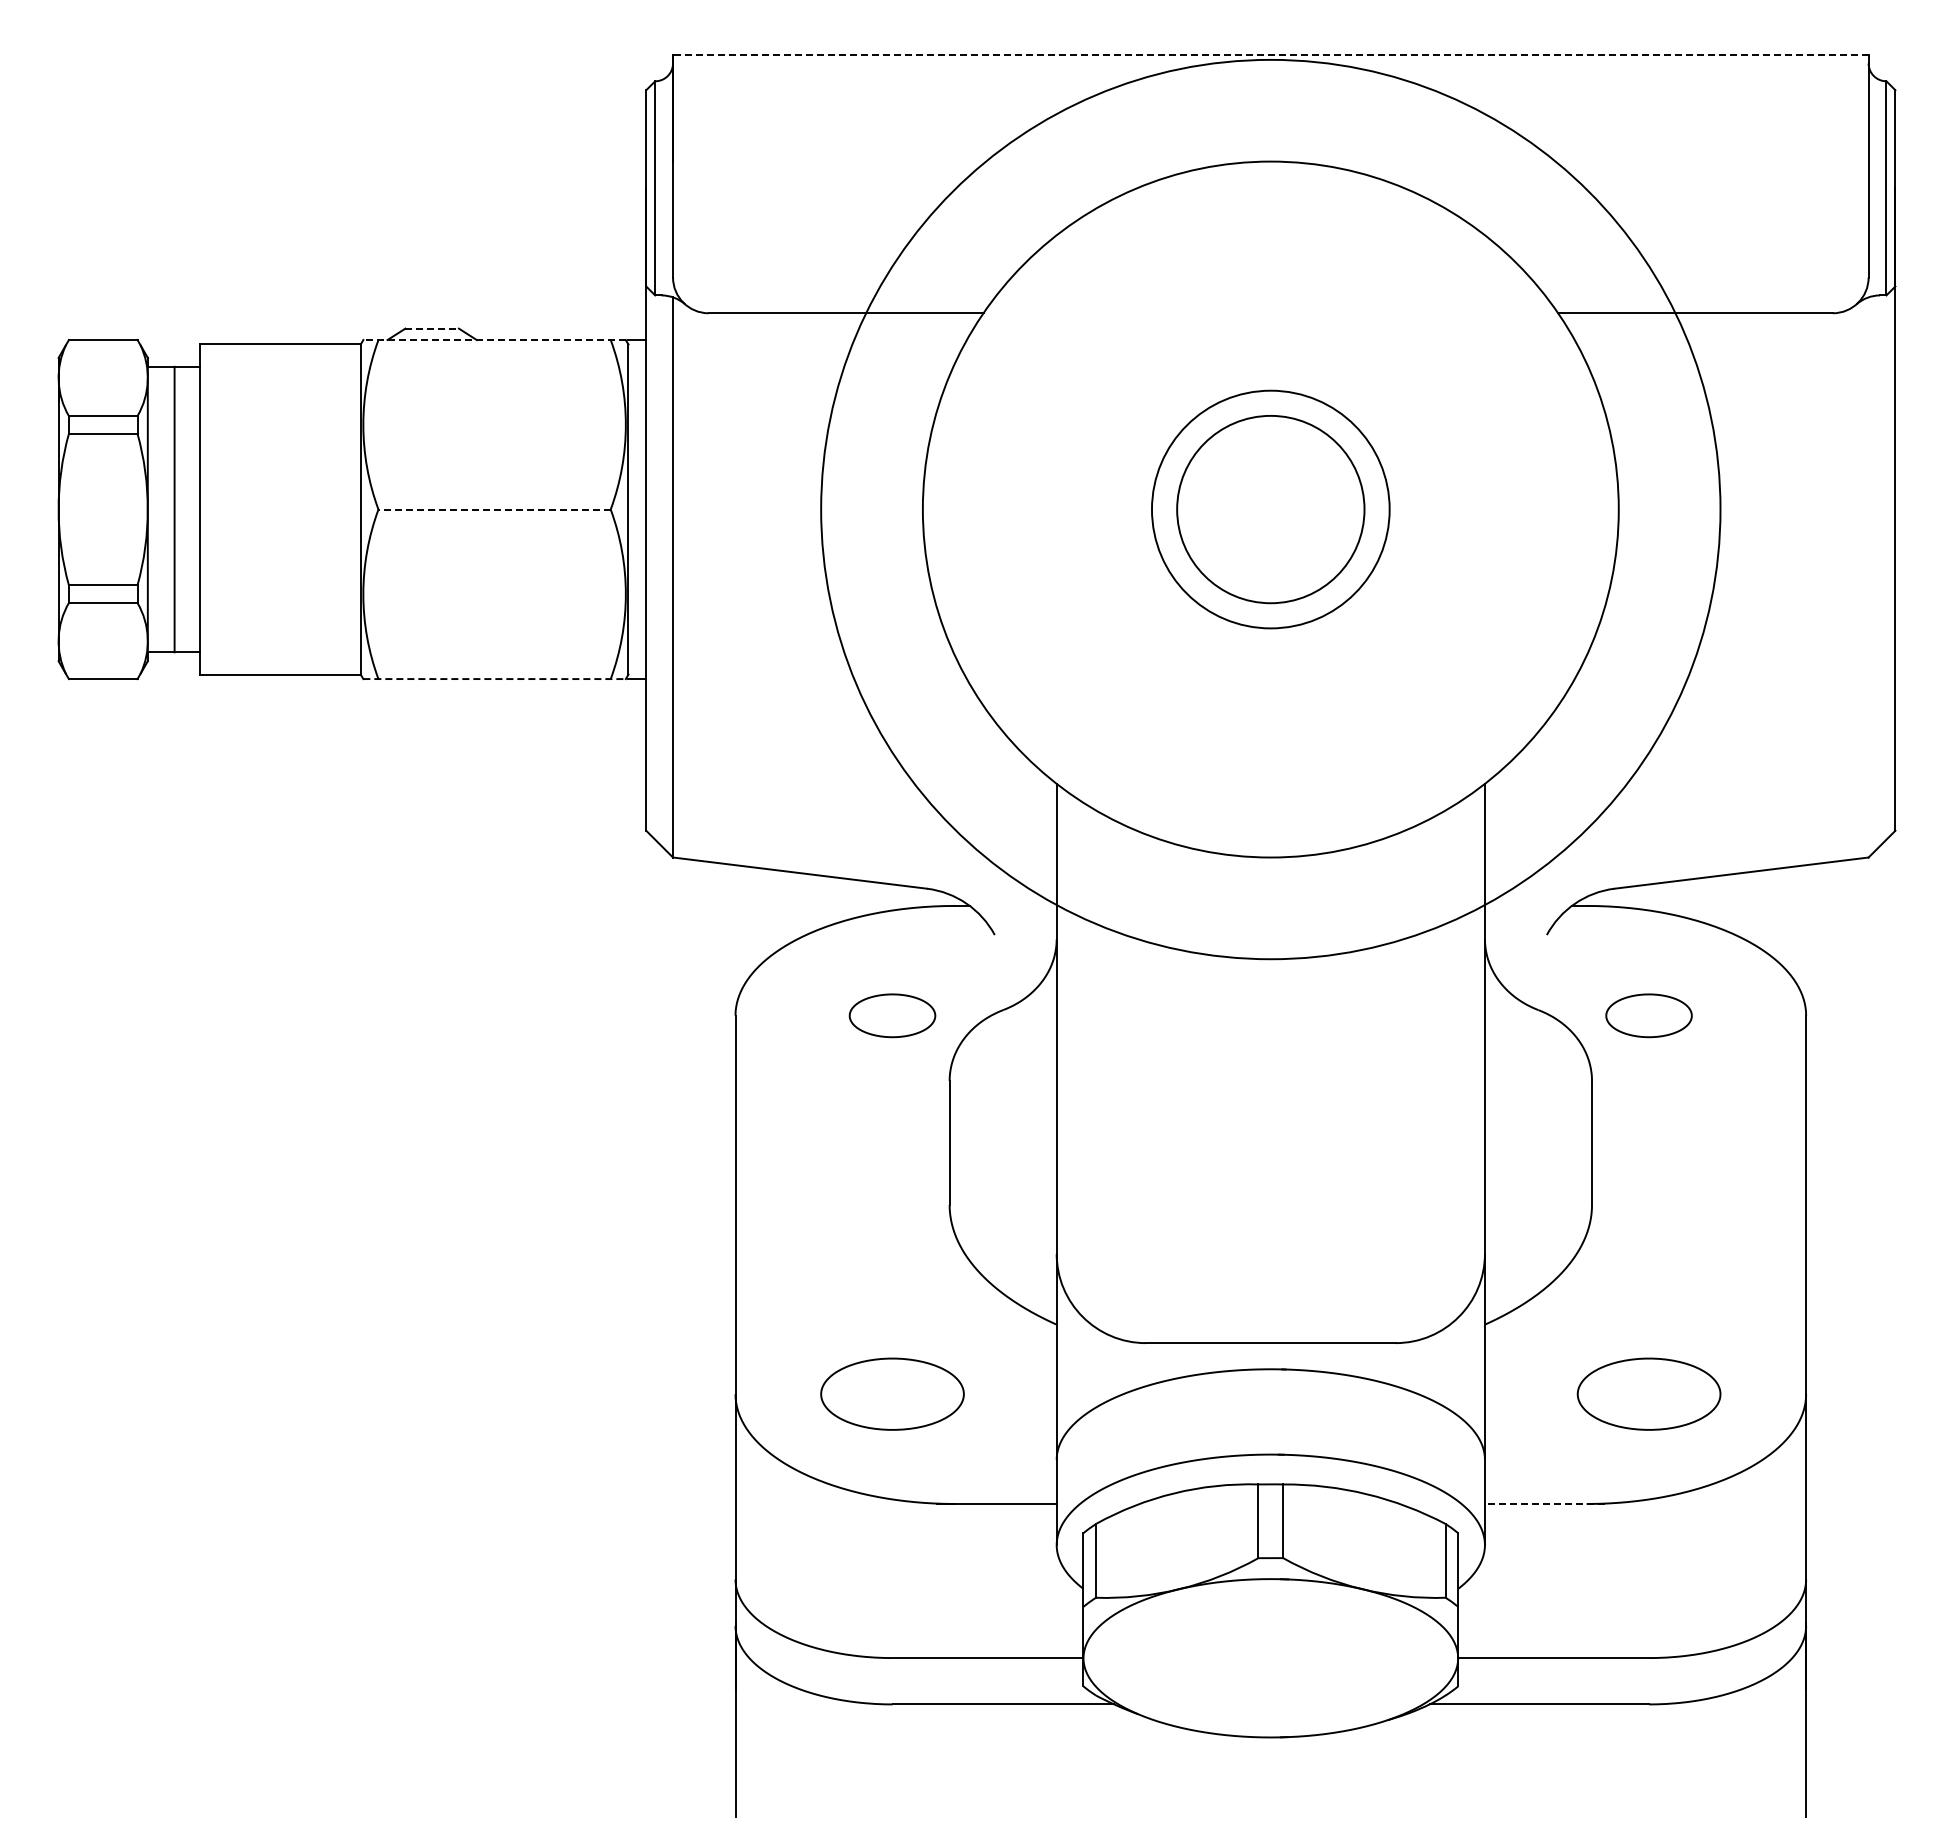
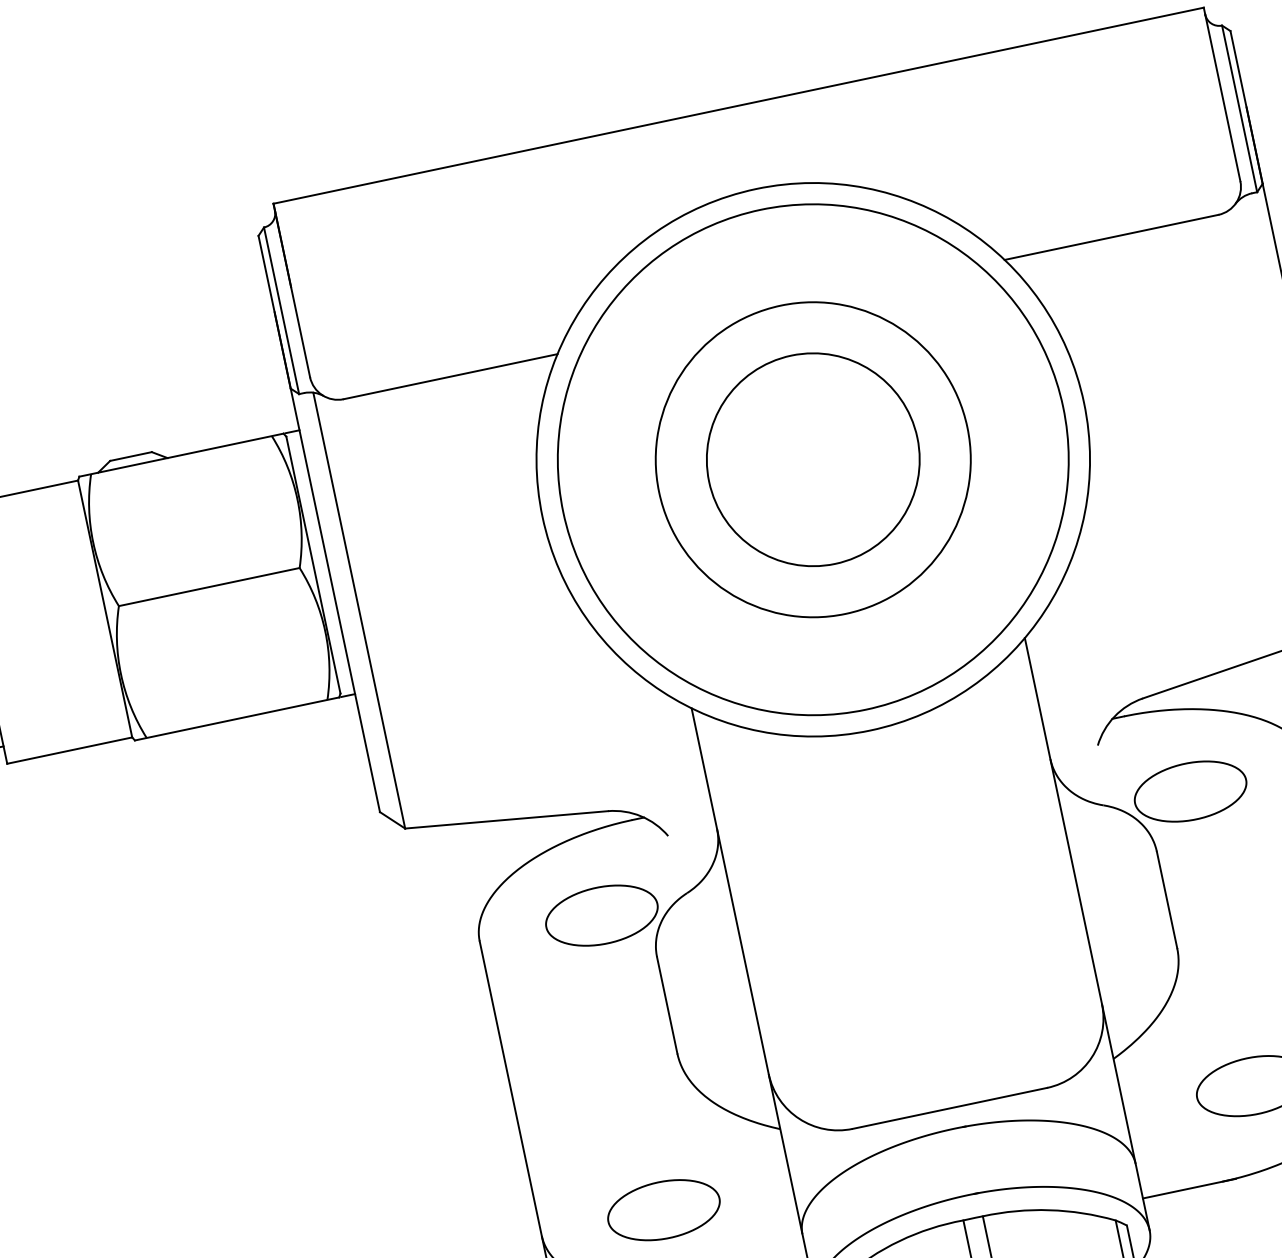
line: (1270, 54) -> (738, 105), dashed -> solid
line: (432, 328) -> (131, 456), dashed -> solid
line: (494, 340) -> (181, 455), dashed -> solid
line: (494, 509) -> (209, 587), dashed -> solid
circle: (1270, 509) -> (813, 459), size x0.71
circle: (1270, 509) -> (813, 459), size x1.43
circle: (1270, 509) -> (813, 459), size x1.67
line: (495, 679) -> (237, 719), dashed -> solid
part: (892, 1015) -> (601, 915), size x1.67
part: (1648, 1015) -> (1190, 791), size x1.67
line: (1544, 1504) -> (1189, 1189), dashed -> solid

